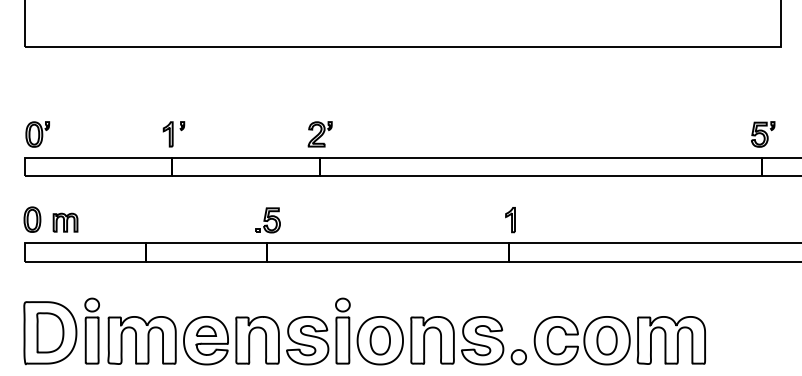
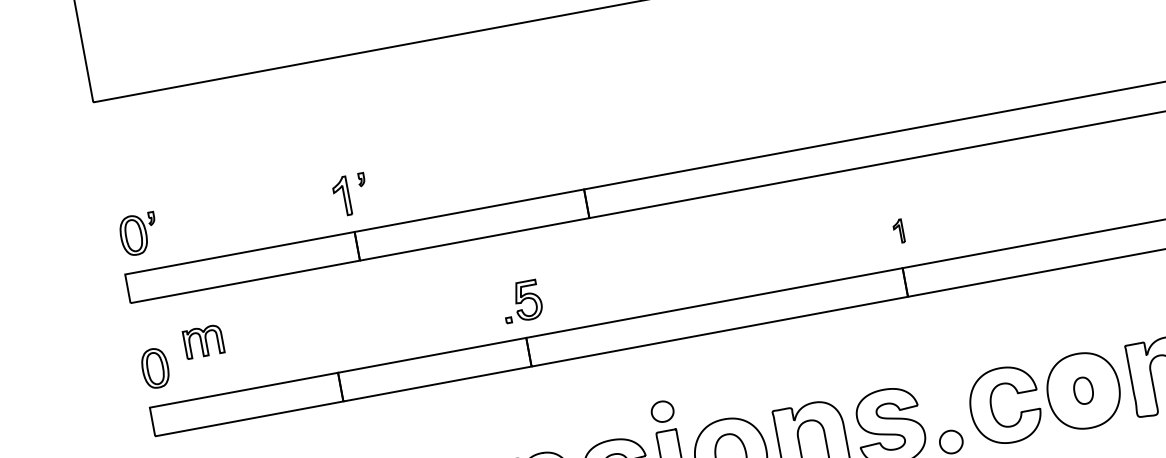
part: (319, 134) -> (577, 153), removed
part: (510, 220) -> (898, 231), size x0.6
part: (65, 222) -> (203, 341), moved
part: (606, 340) -> (1082, 390), size x0.6

